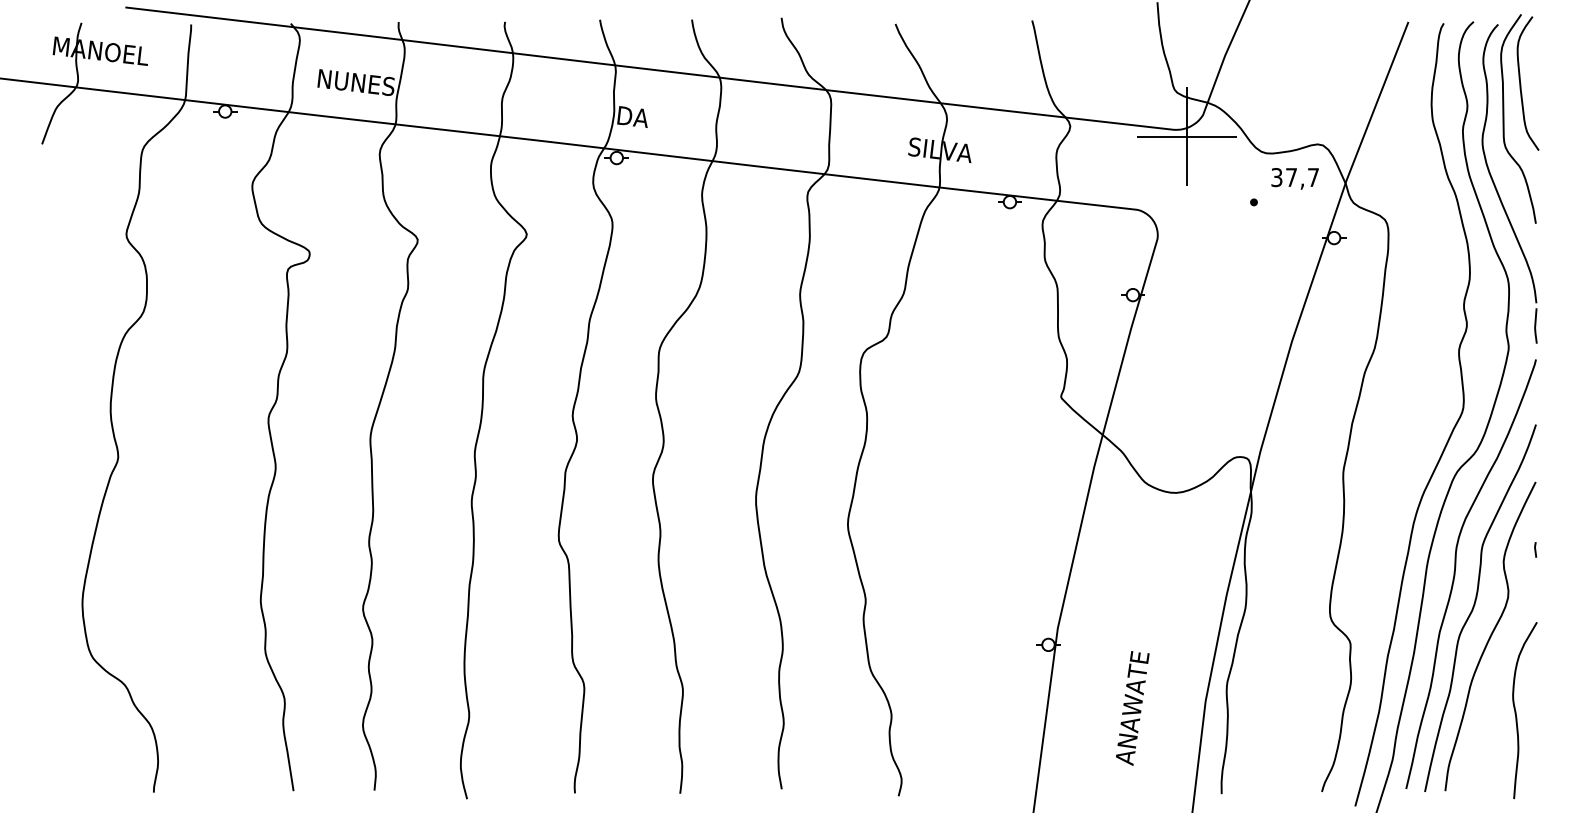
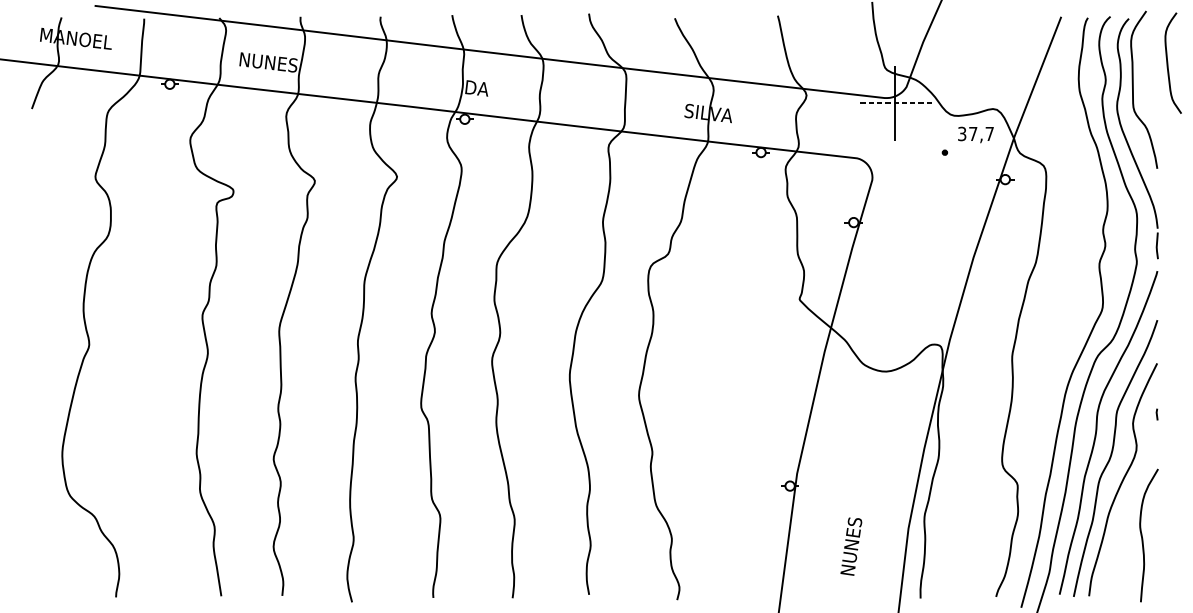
curve: (1521, 83) -> (1168, 63), moved
line: (1187, 136) -> (894, 103), solid -> dashed
text: (1132, 708) -> (853, 534), ANAWATE -> NUNES

